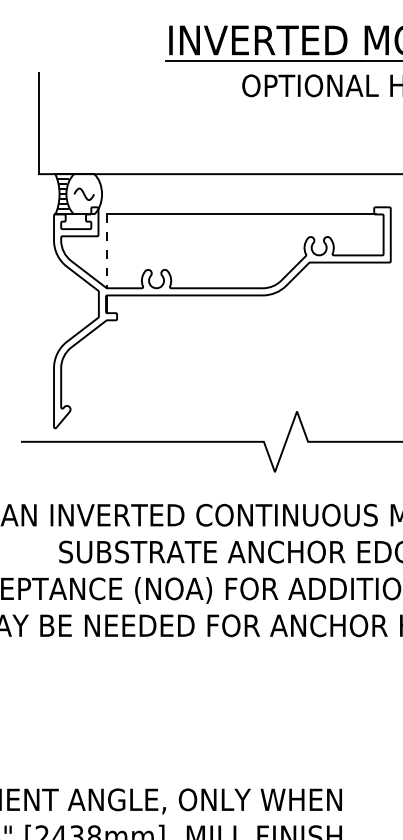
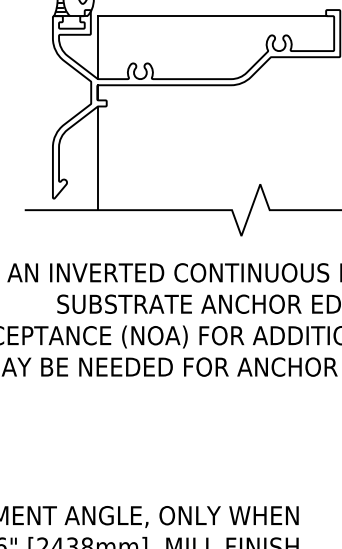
line: (106, 251) -> (97, 47), dashed -> solid
line: (106, 380) -> (97, 157), added

